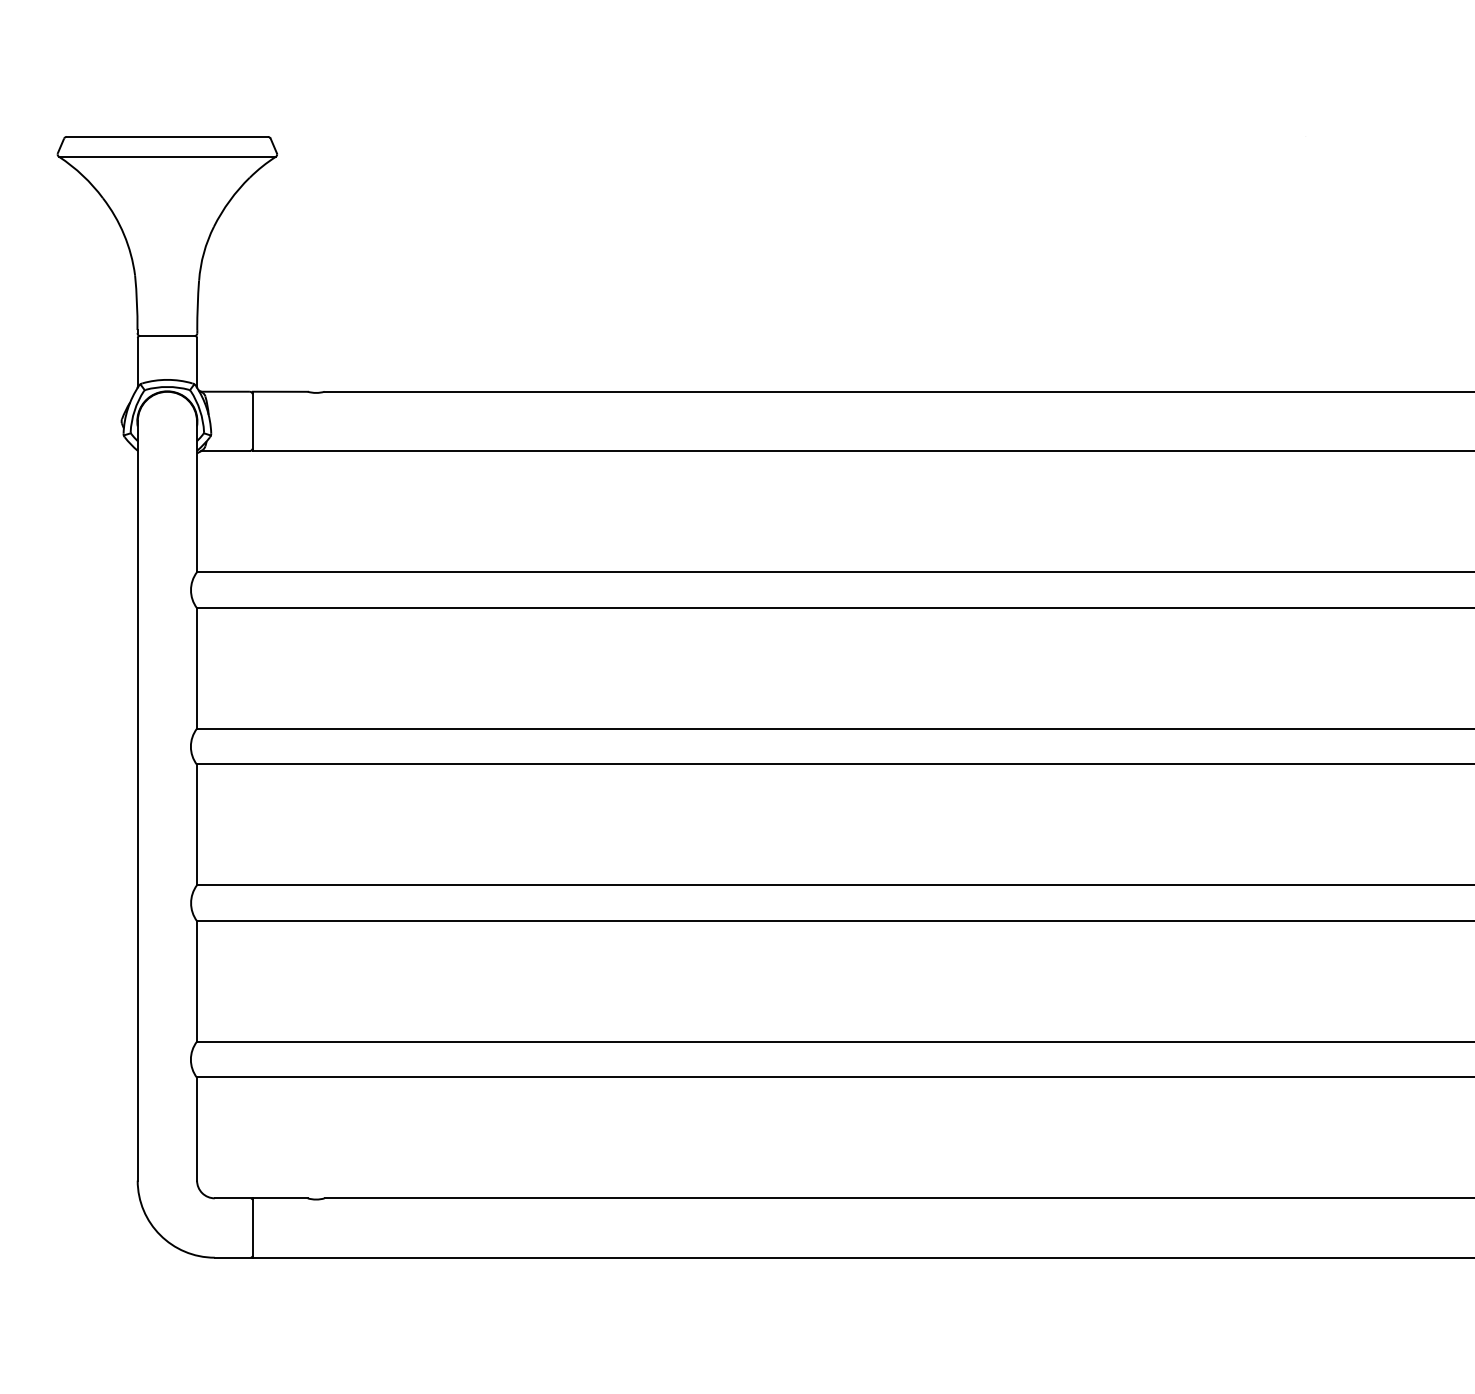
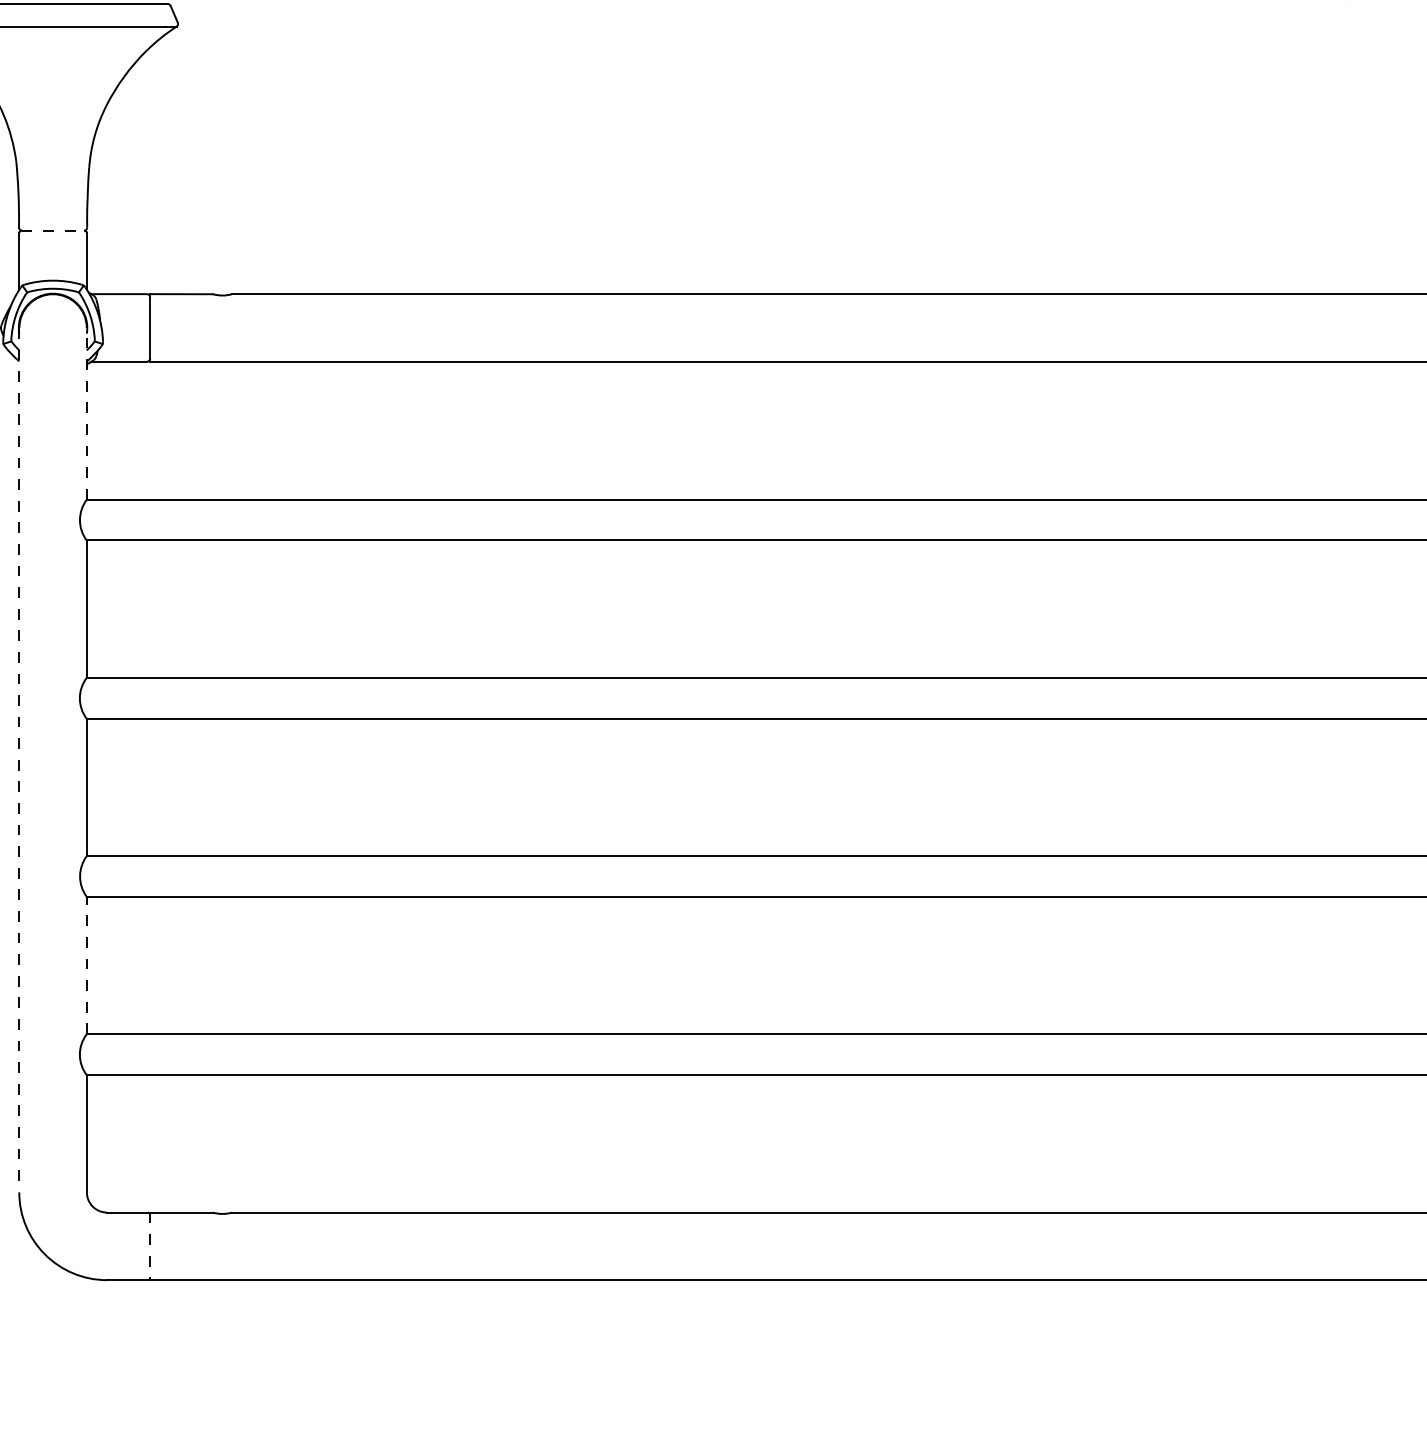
line: (167, 336) -> (53, 231), solid -> dashed
line: (197, 496) -> (87, 413), solid -> dashed
line: (137, 801) -> (19, 760), solid -> dashed
line: (197, 980) -> (87, 964), solid -> dashed
line: (252, 1227) -> (149, 1245), solid -> dashed

